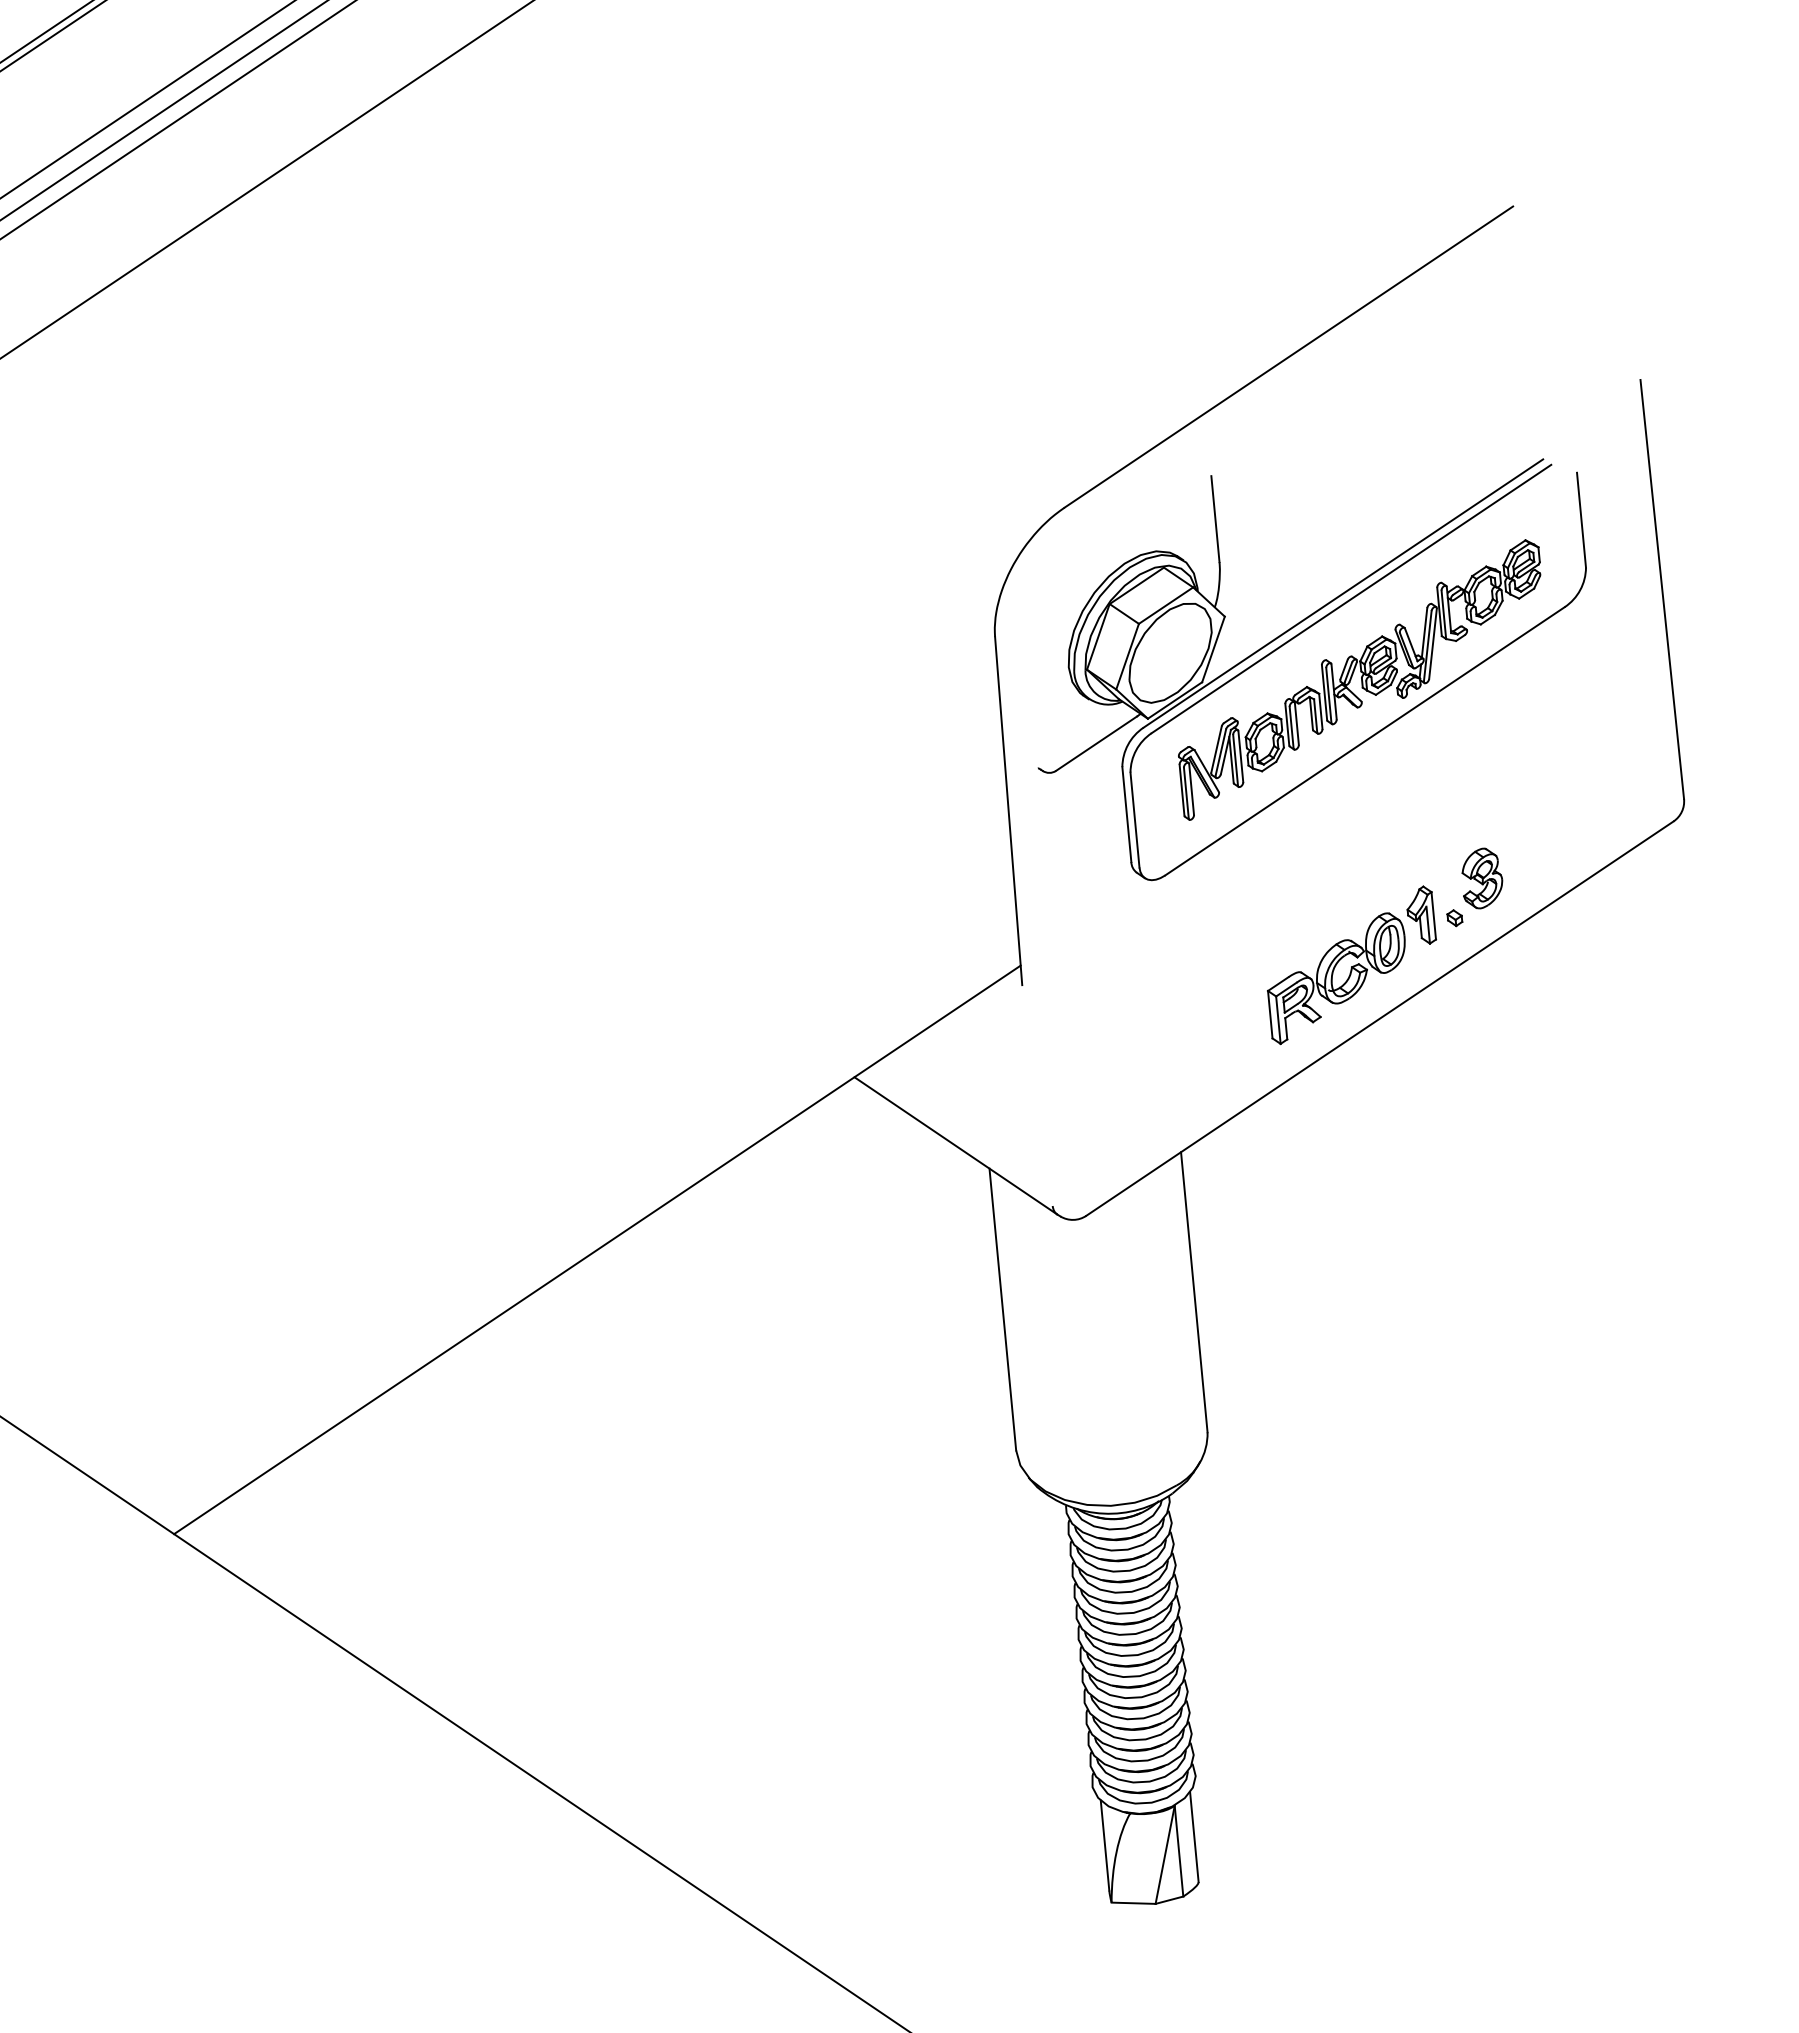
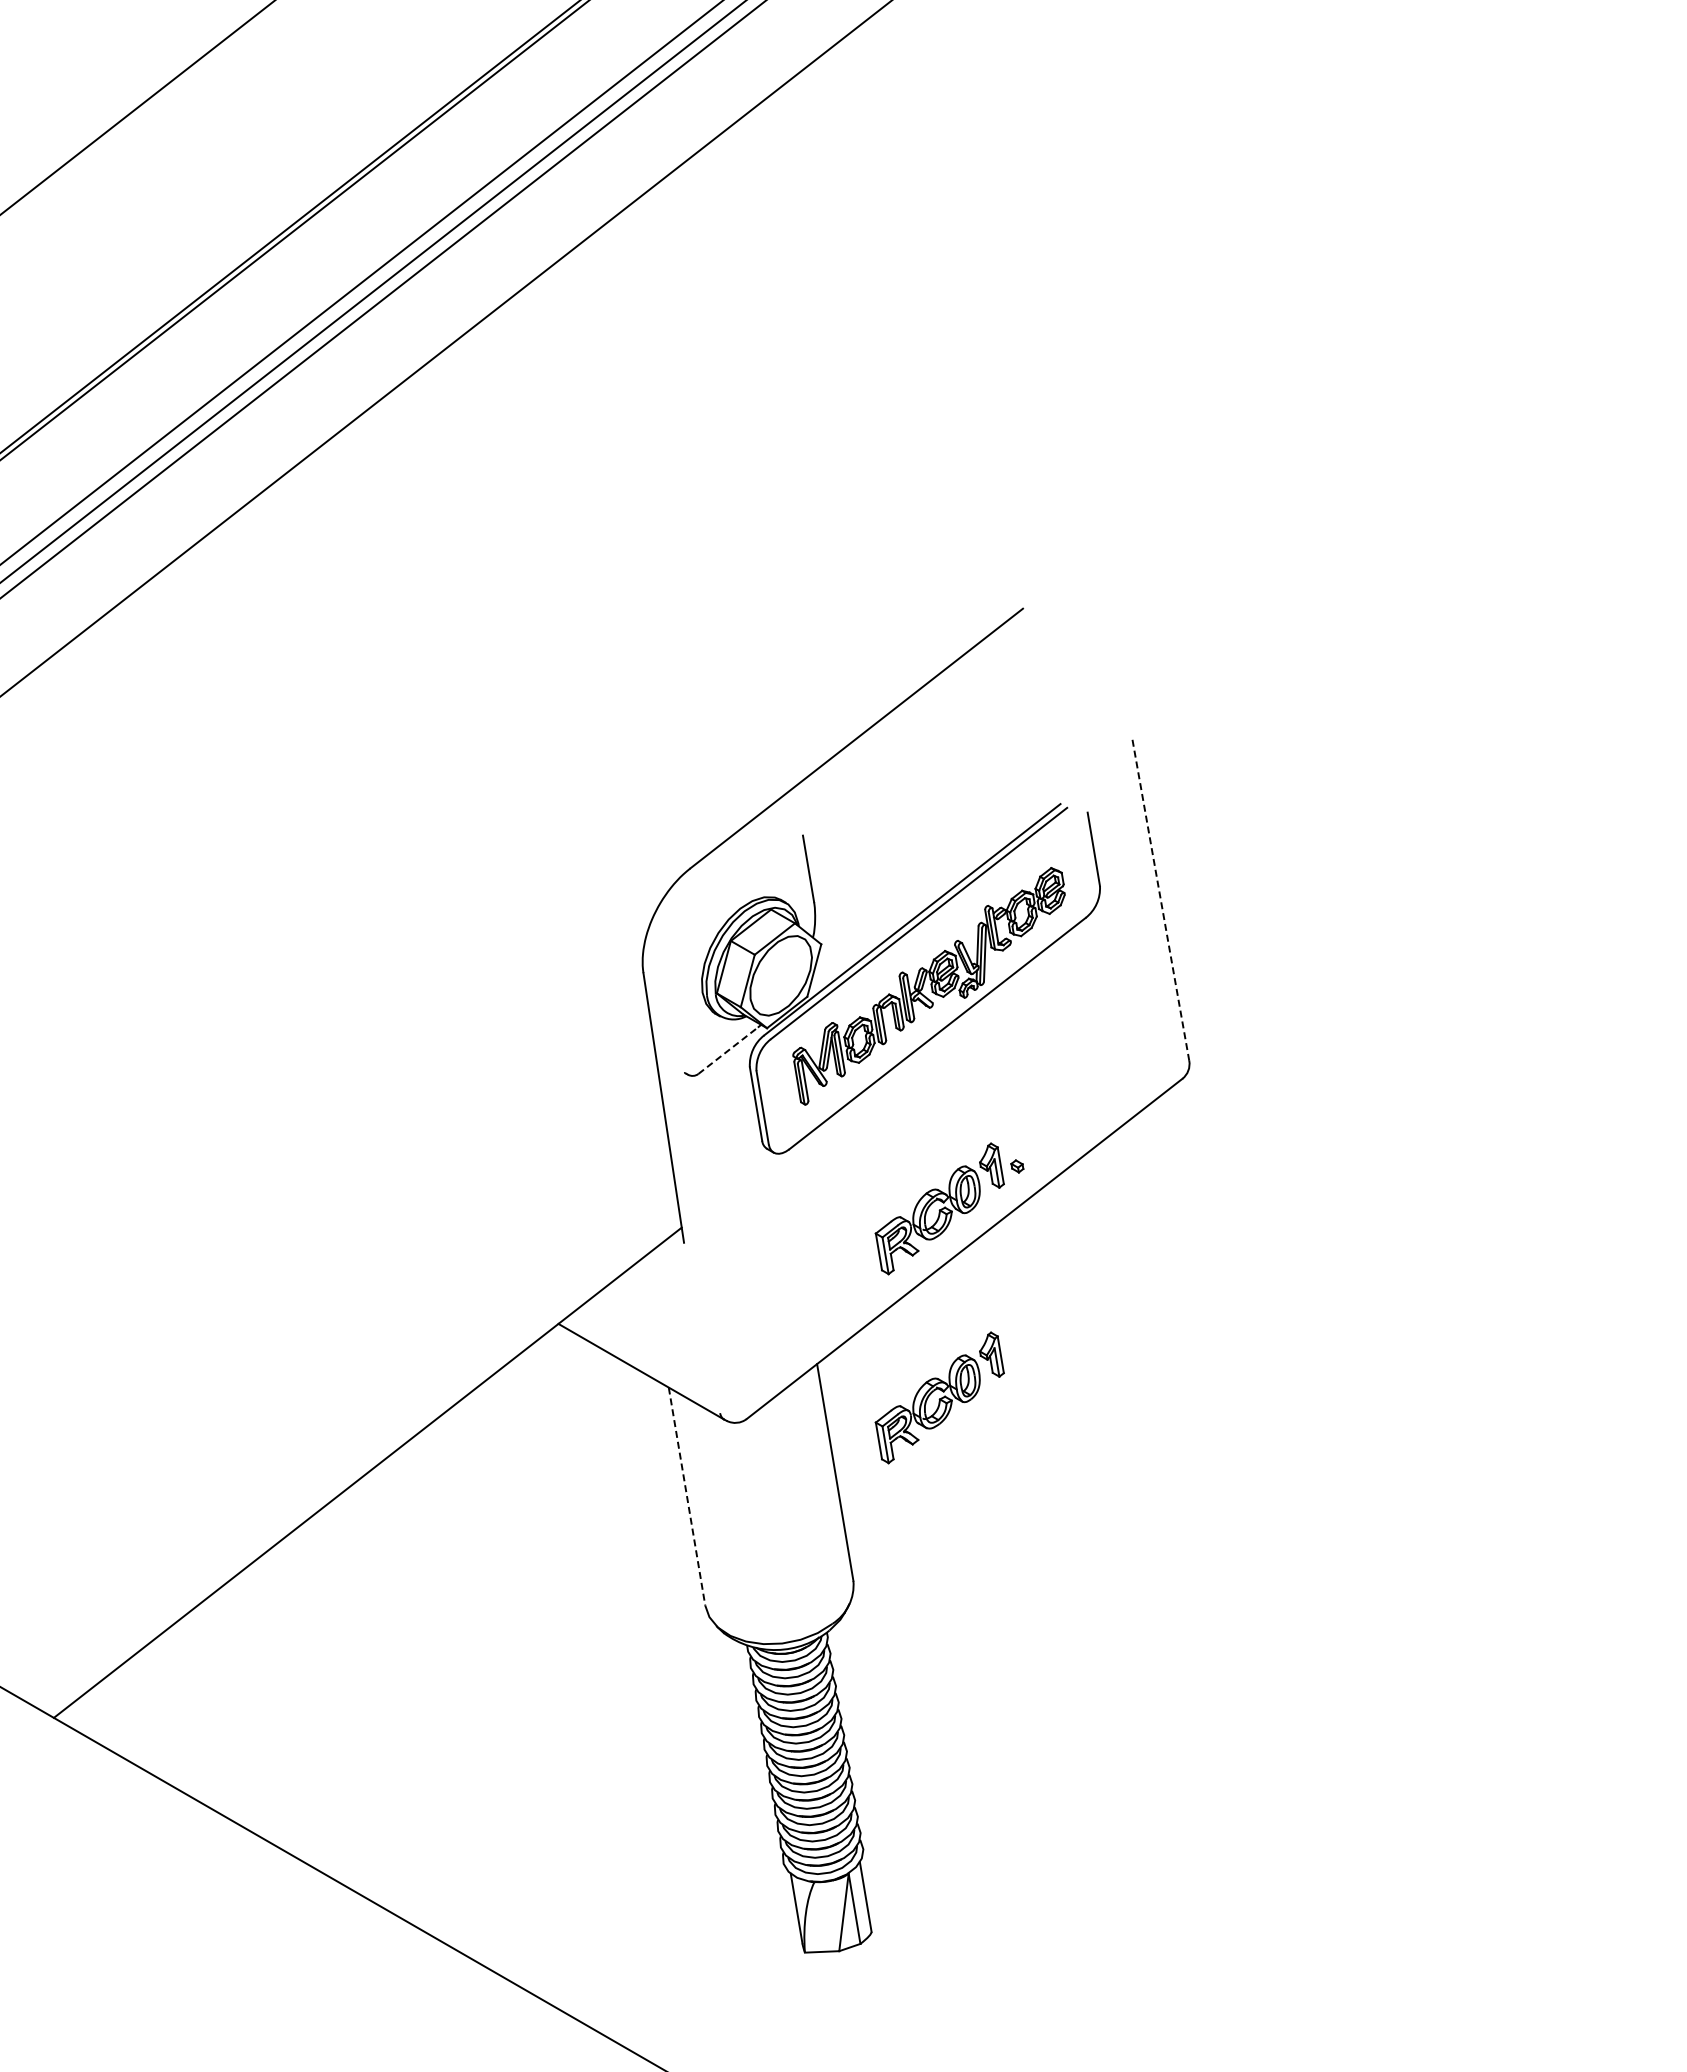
line: (1662, 589) -> (1160, 898), solid -> dashed
line: (1096, 743) -> (728, 1050), solid -> dashed
part: (1482, 877) -> (1036, 1133), removed
part: (1334, 1206) -> (939, 1397), added
line: (1003, 1309) -> (687, 1496), solid -> dashed

